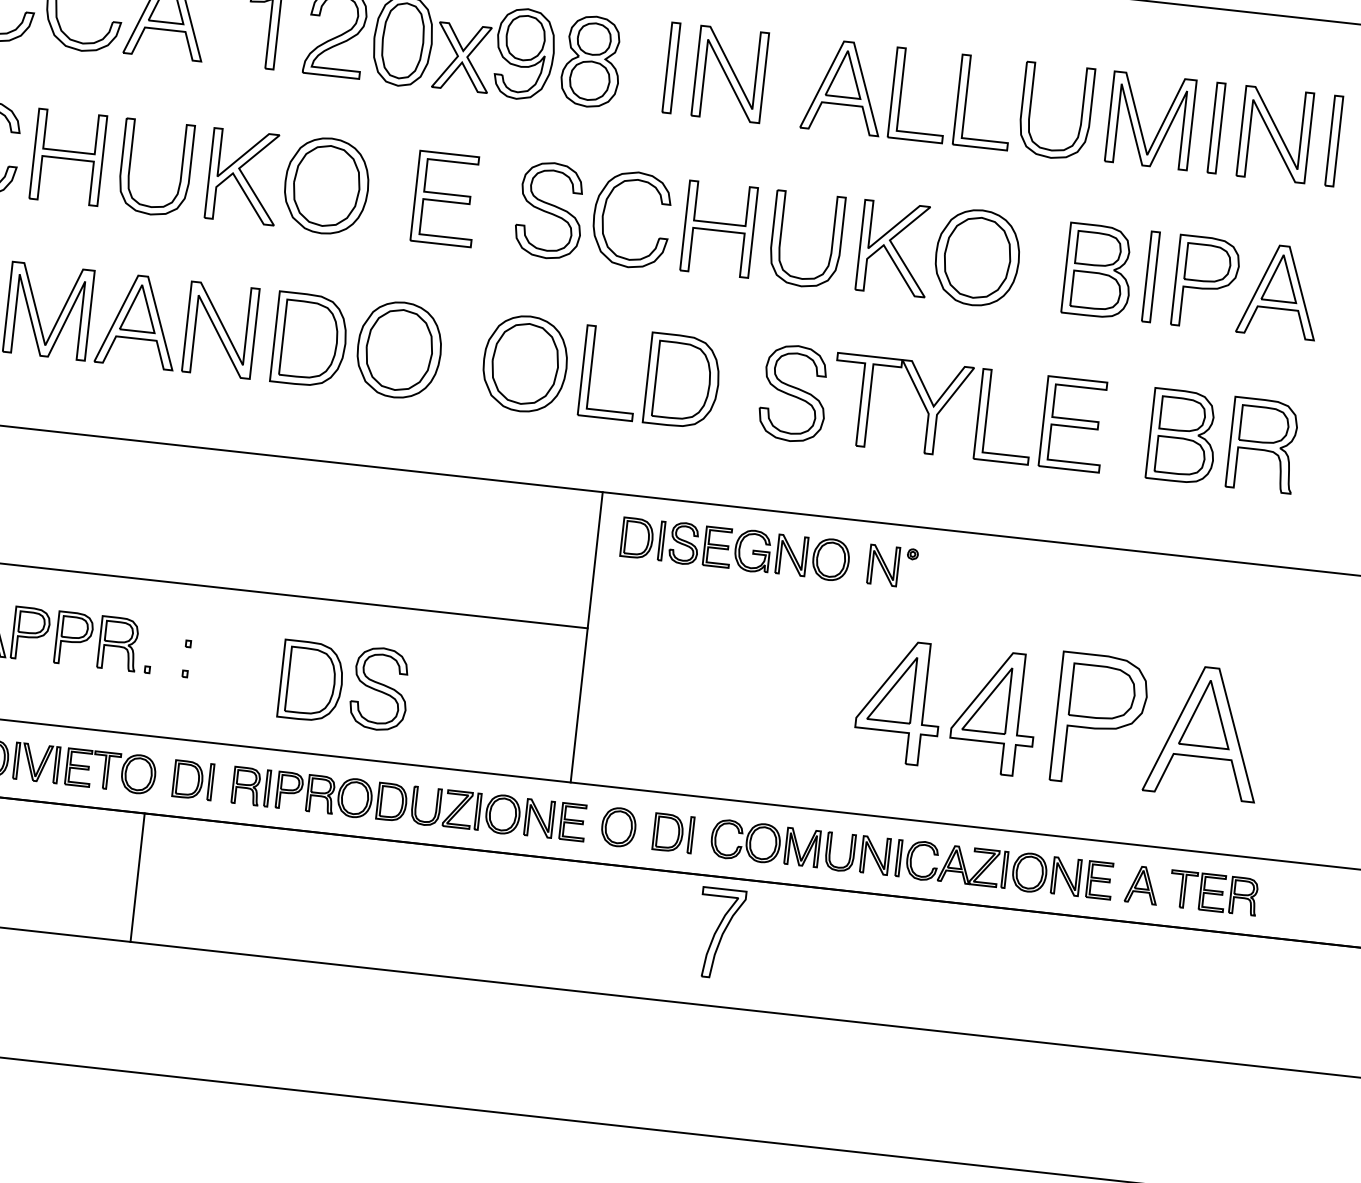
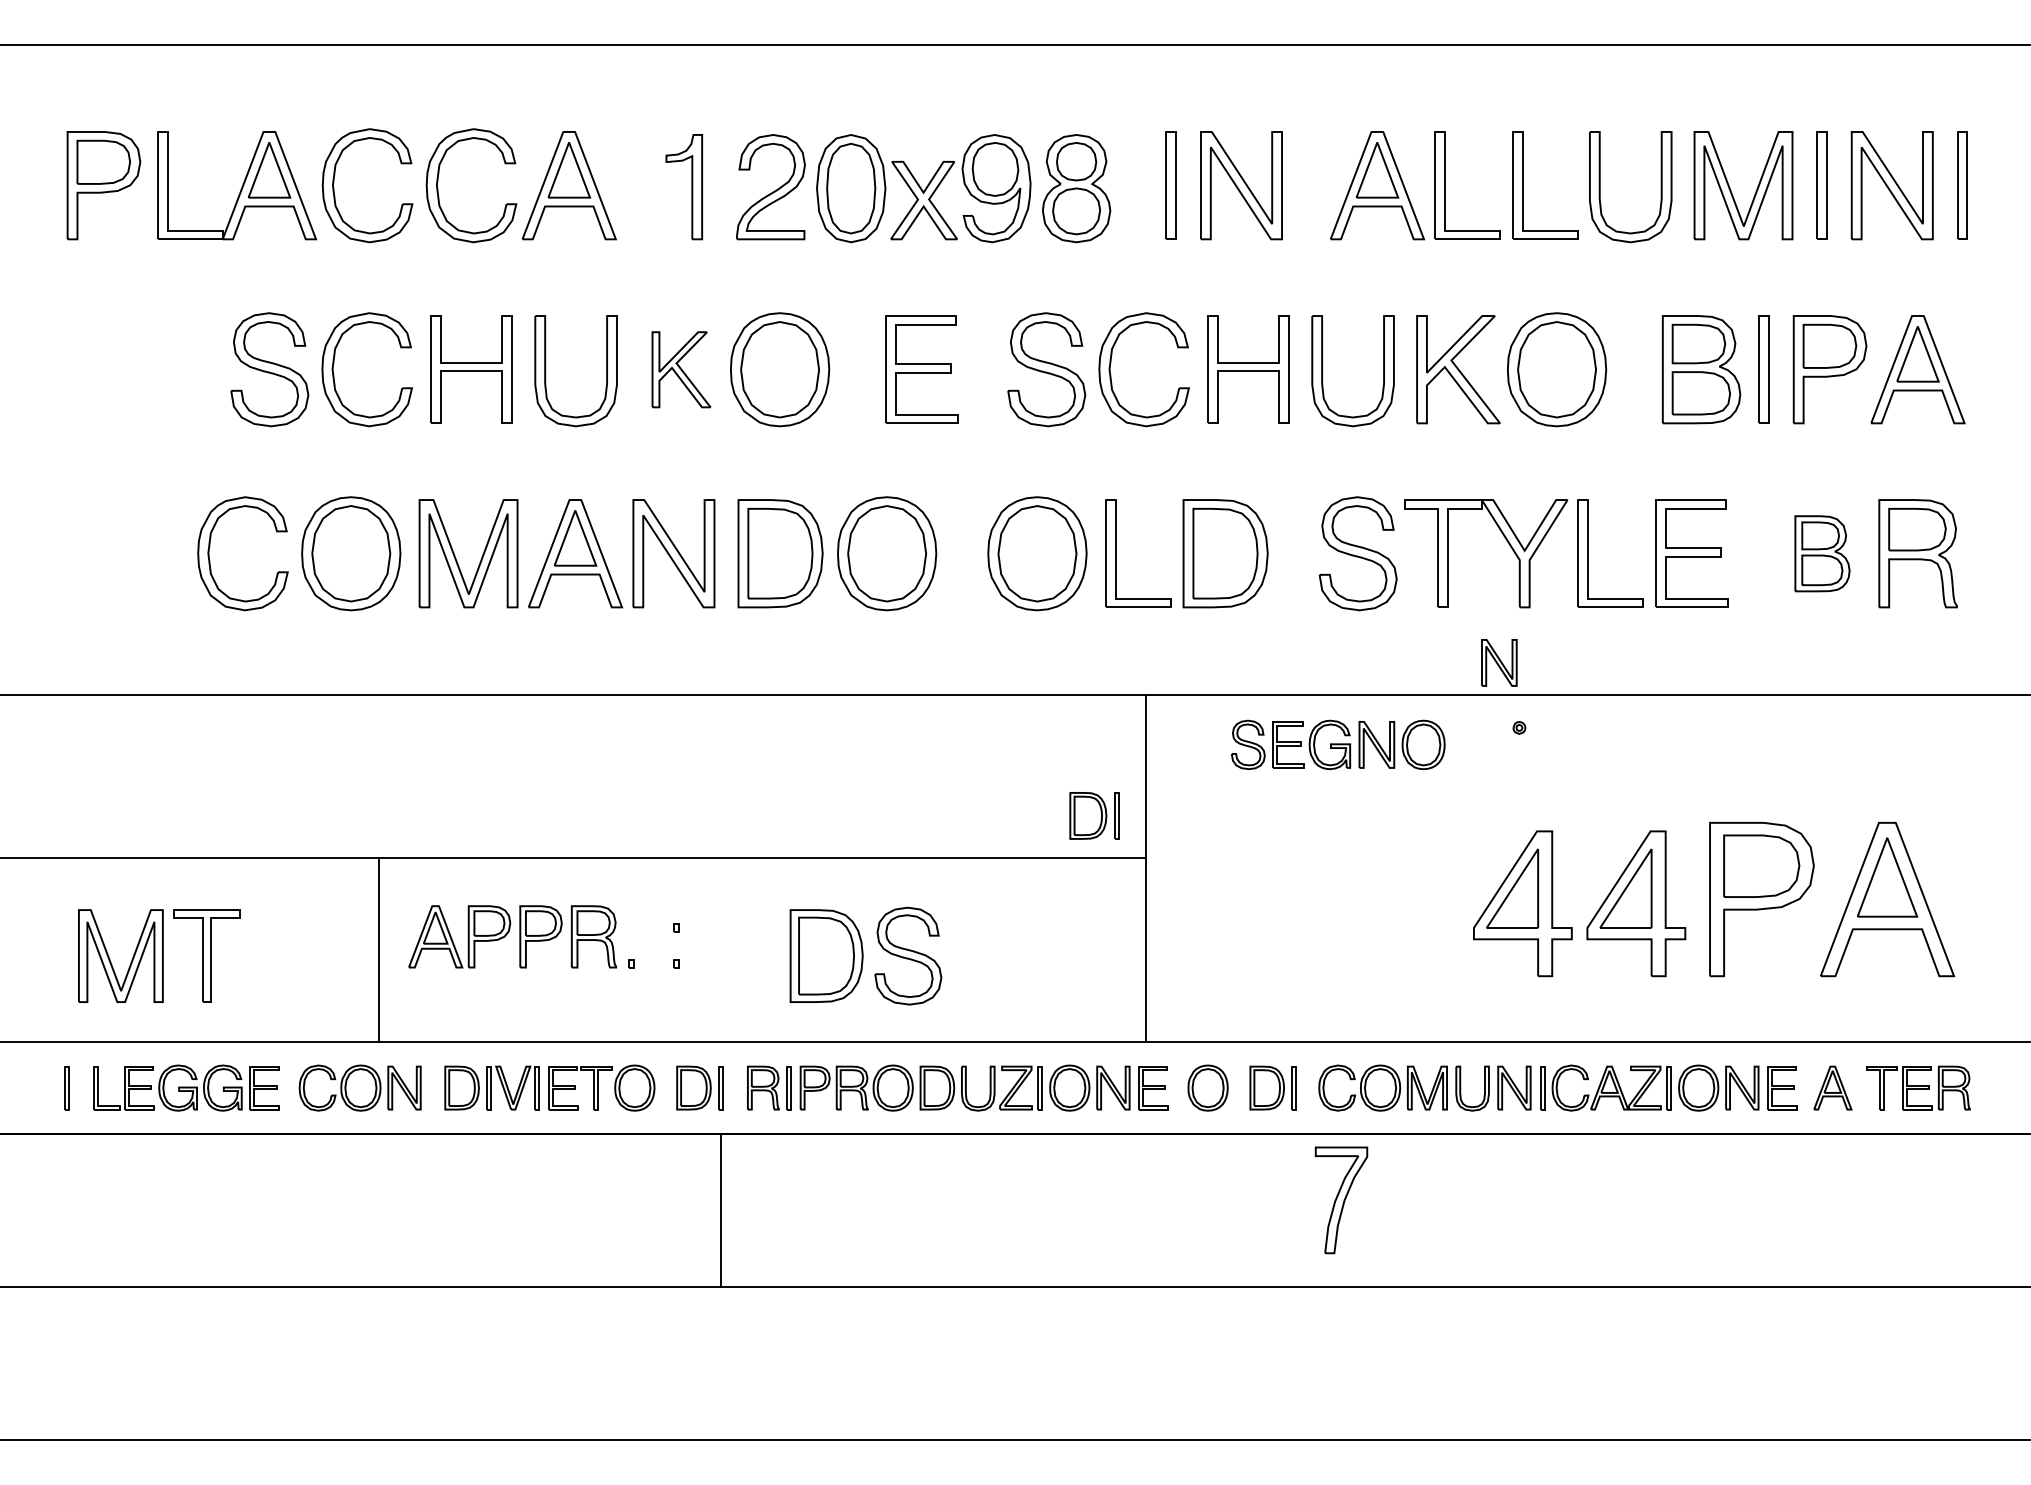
part: (244, 176) -> (681, 369), size x0.7
part: (1182, 436) -> (1822, 553), size x0.7
part: (642, 538) -> (1094, 815), moved
part: (883, 565) -> (1499, 662), moved
line: (138, 877) -> (721, 1209), moved

